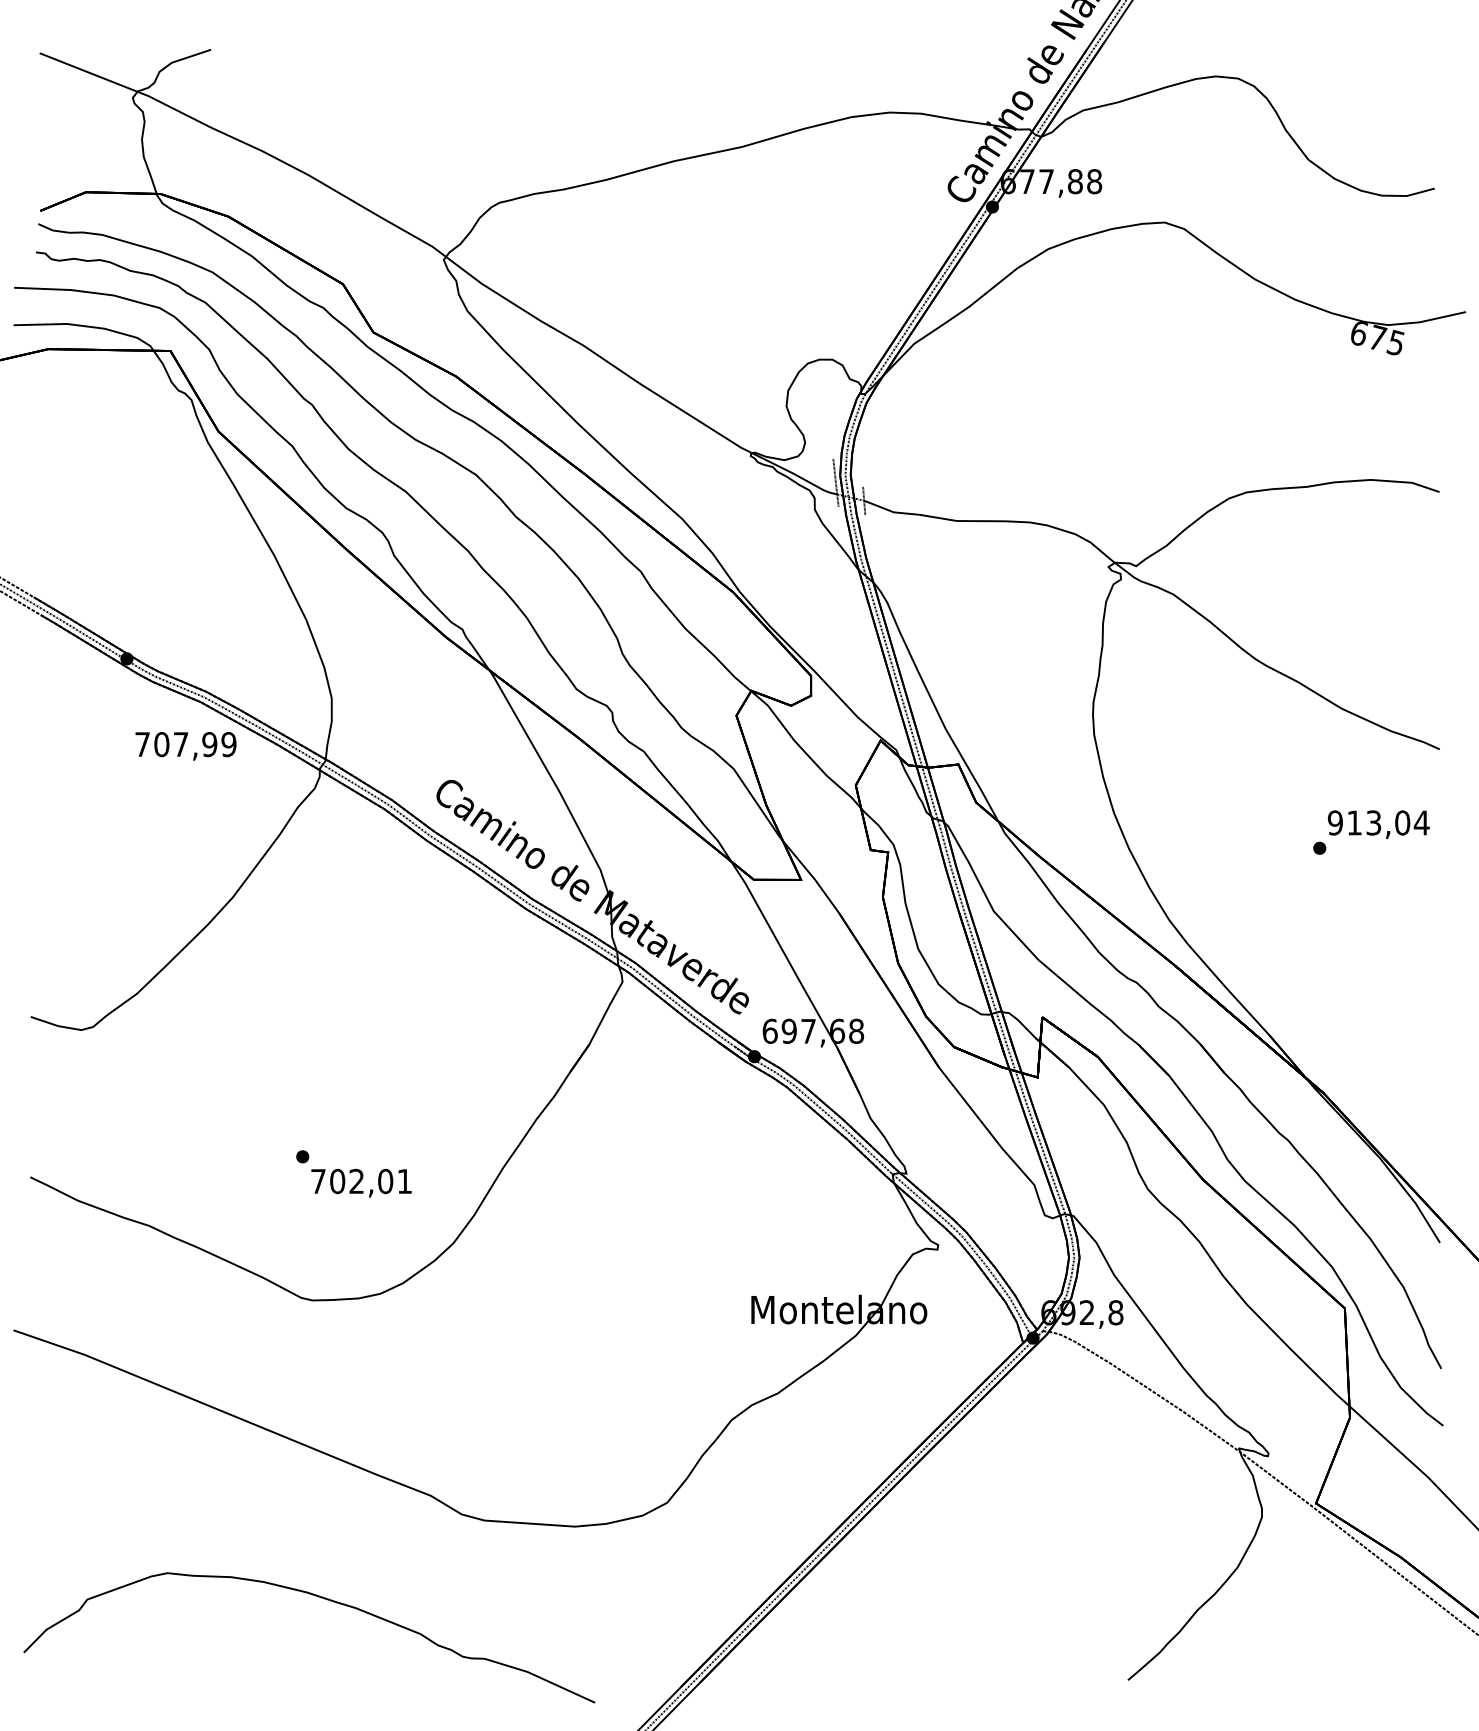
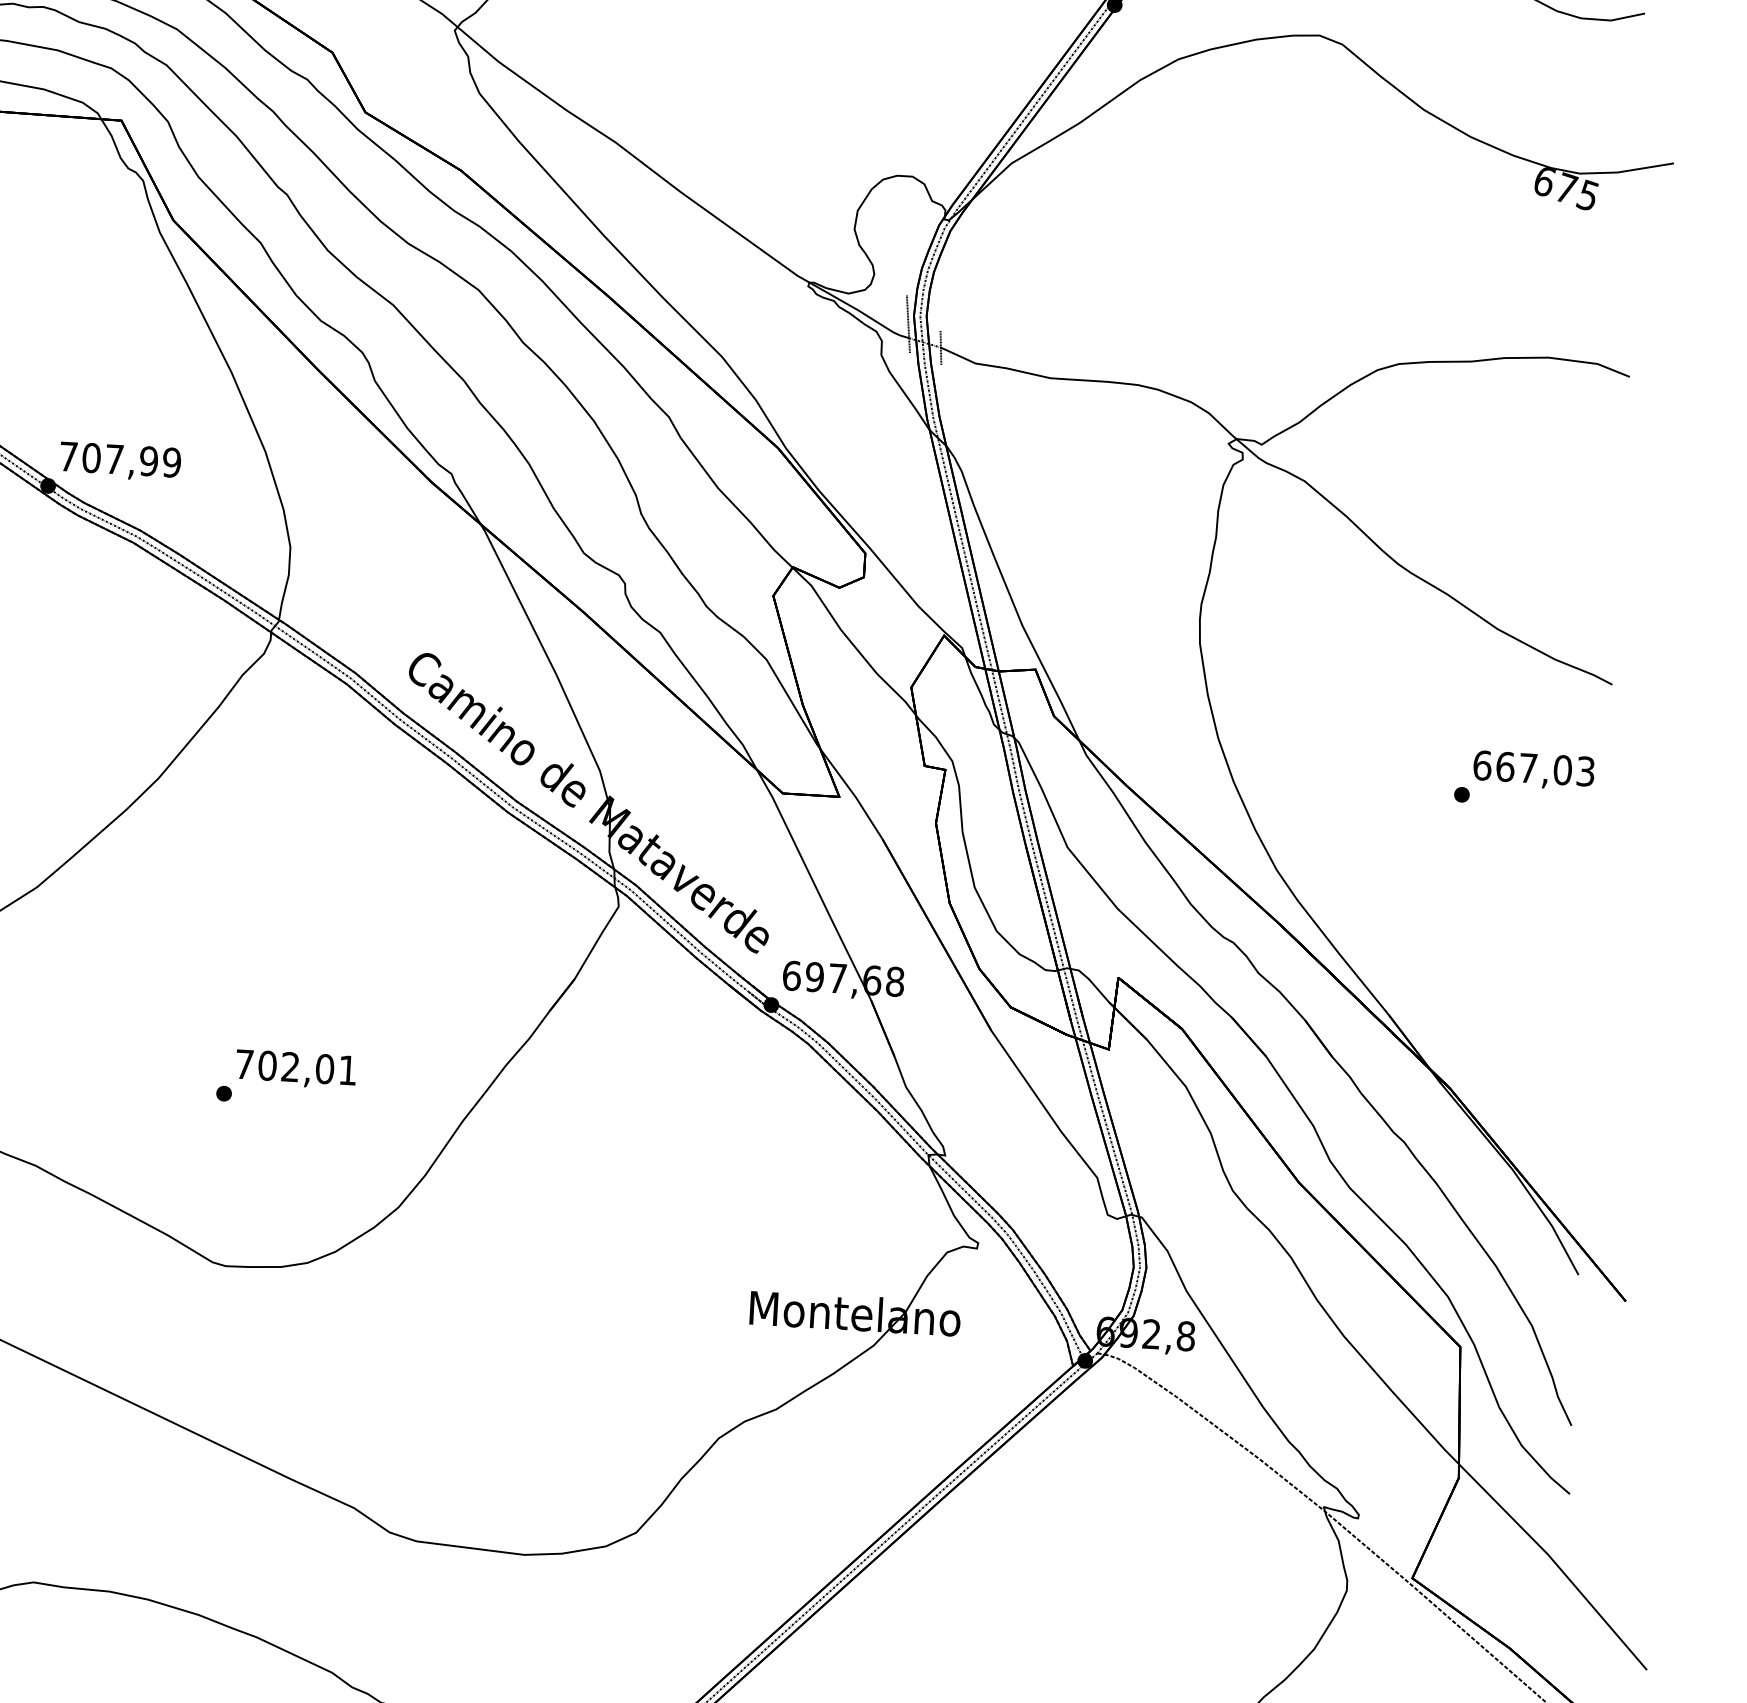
text: (185, 746) -> (119, 462), moved
text: (1378, 822) -> (1533, 767), 913,04 -> 667,03
text: (361, 1182) -> (296, 1068), moved

